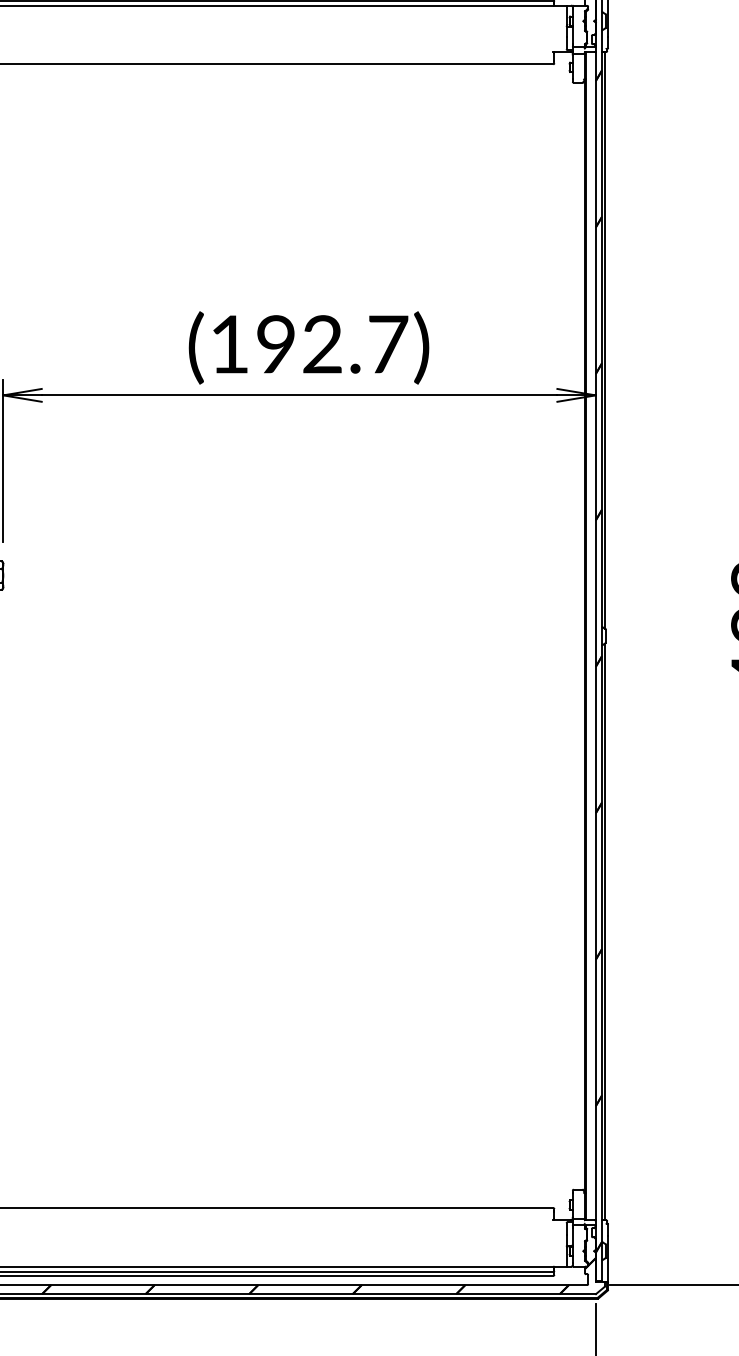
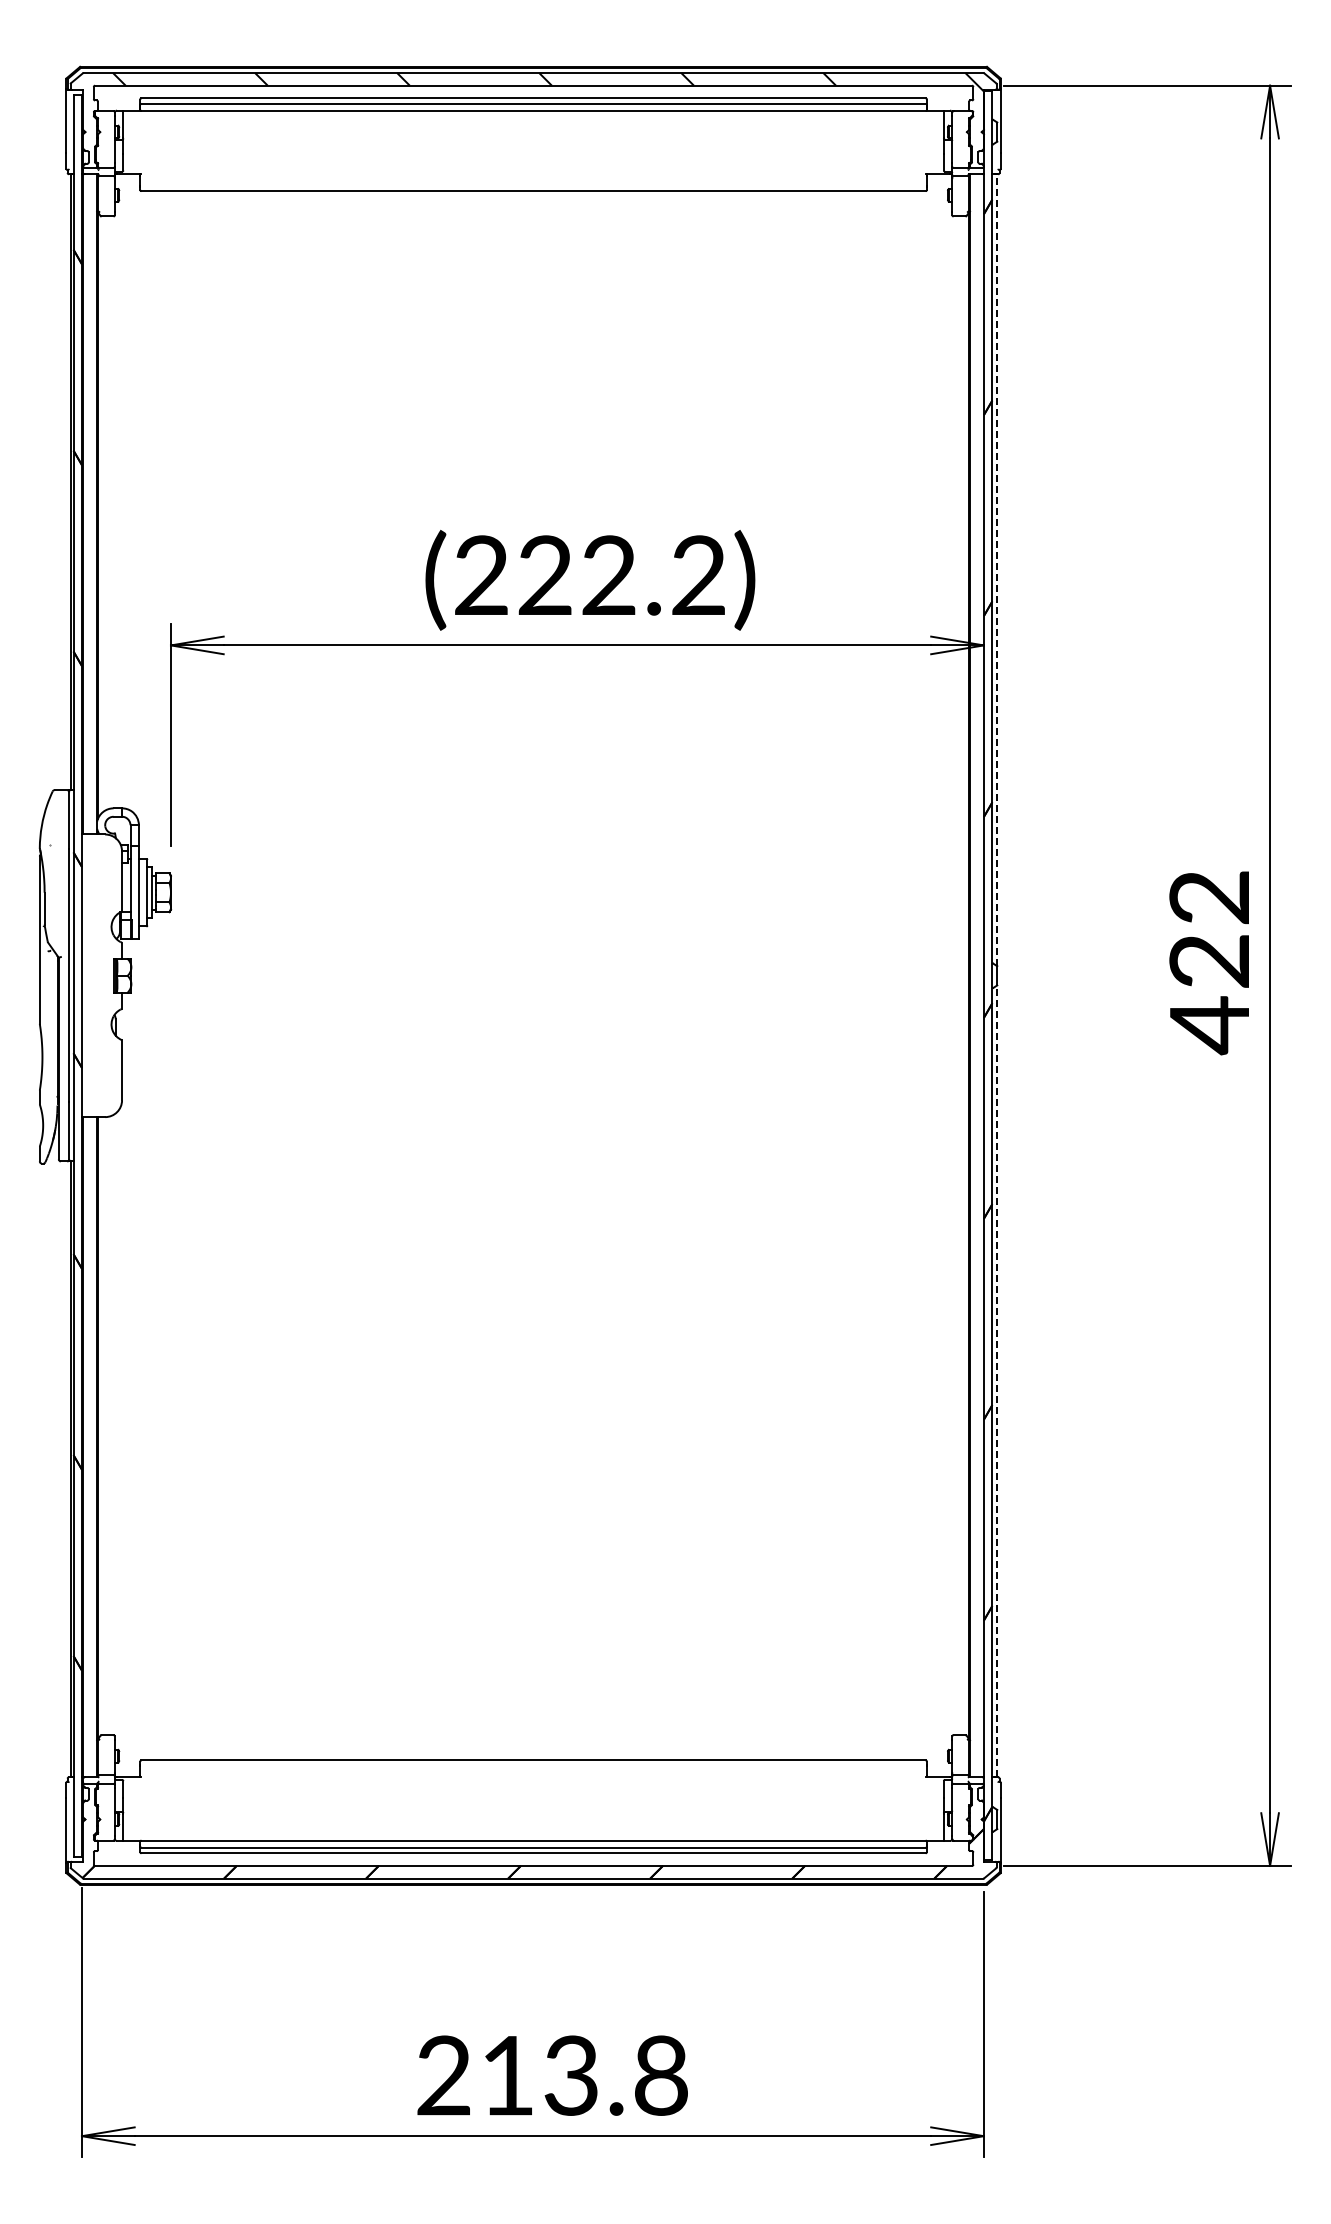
line: (605, 340) -> (996, 570), solid -> dashed
text: (309, 343) -> (590, 574), (192.7) -> (222.2)
line: (605, 931) -> (996, 1381), solid -> dashed

